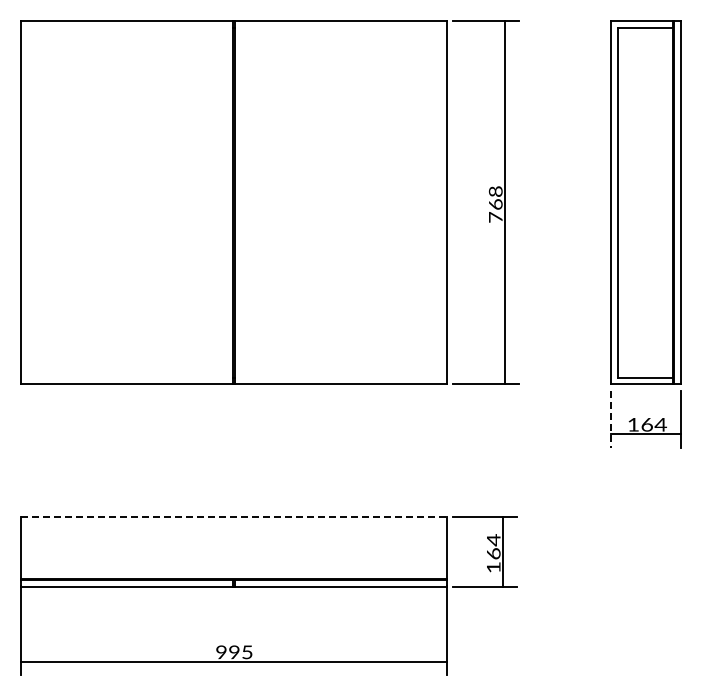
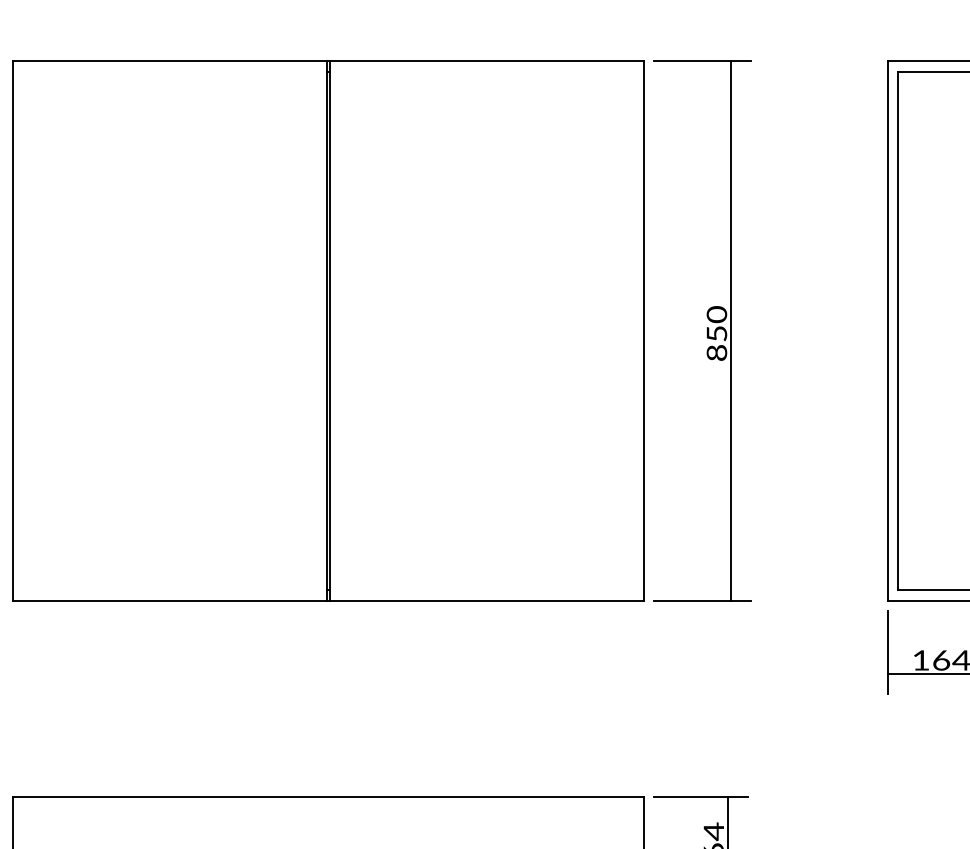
text: (495, 203) -> (716, 332), 768 -> 850
line: (610, 419) -> (887, 652), dashed -> solid
line: (233, 516) -> (327, 796), dashed -> solid

